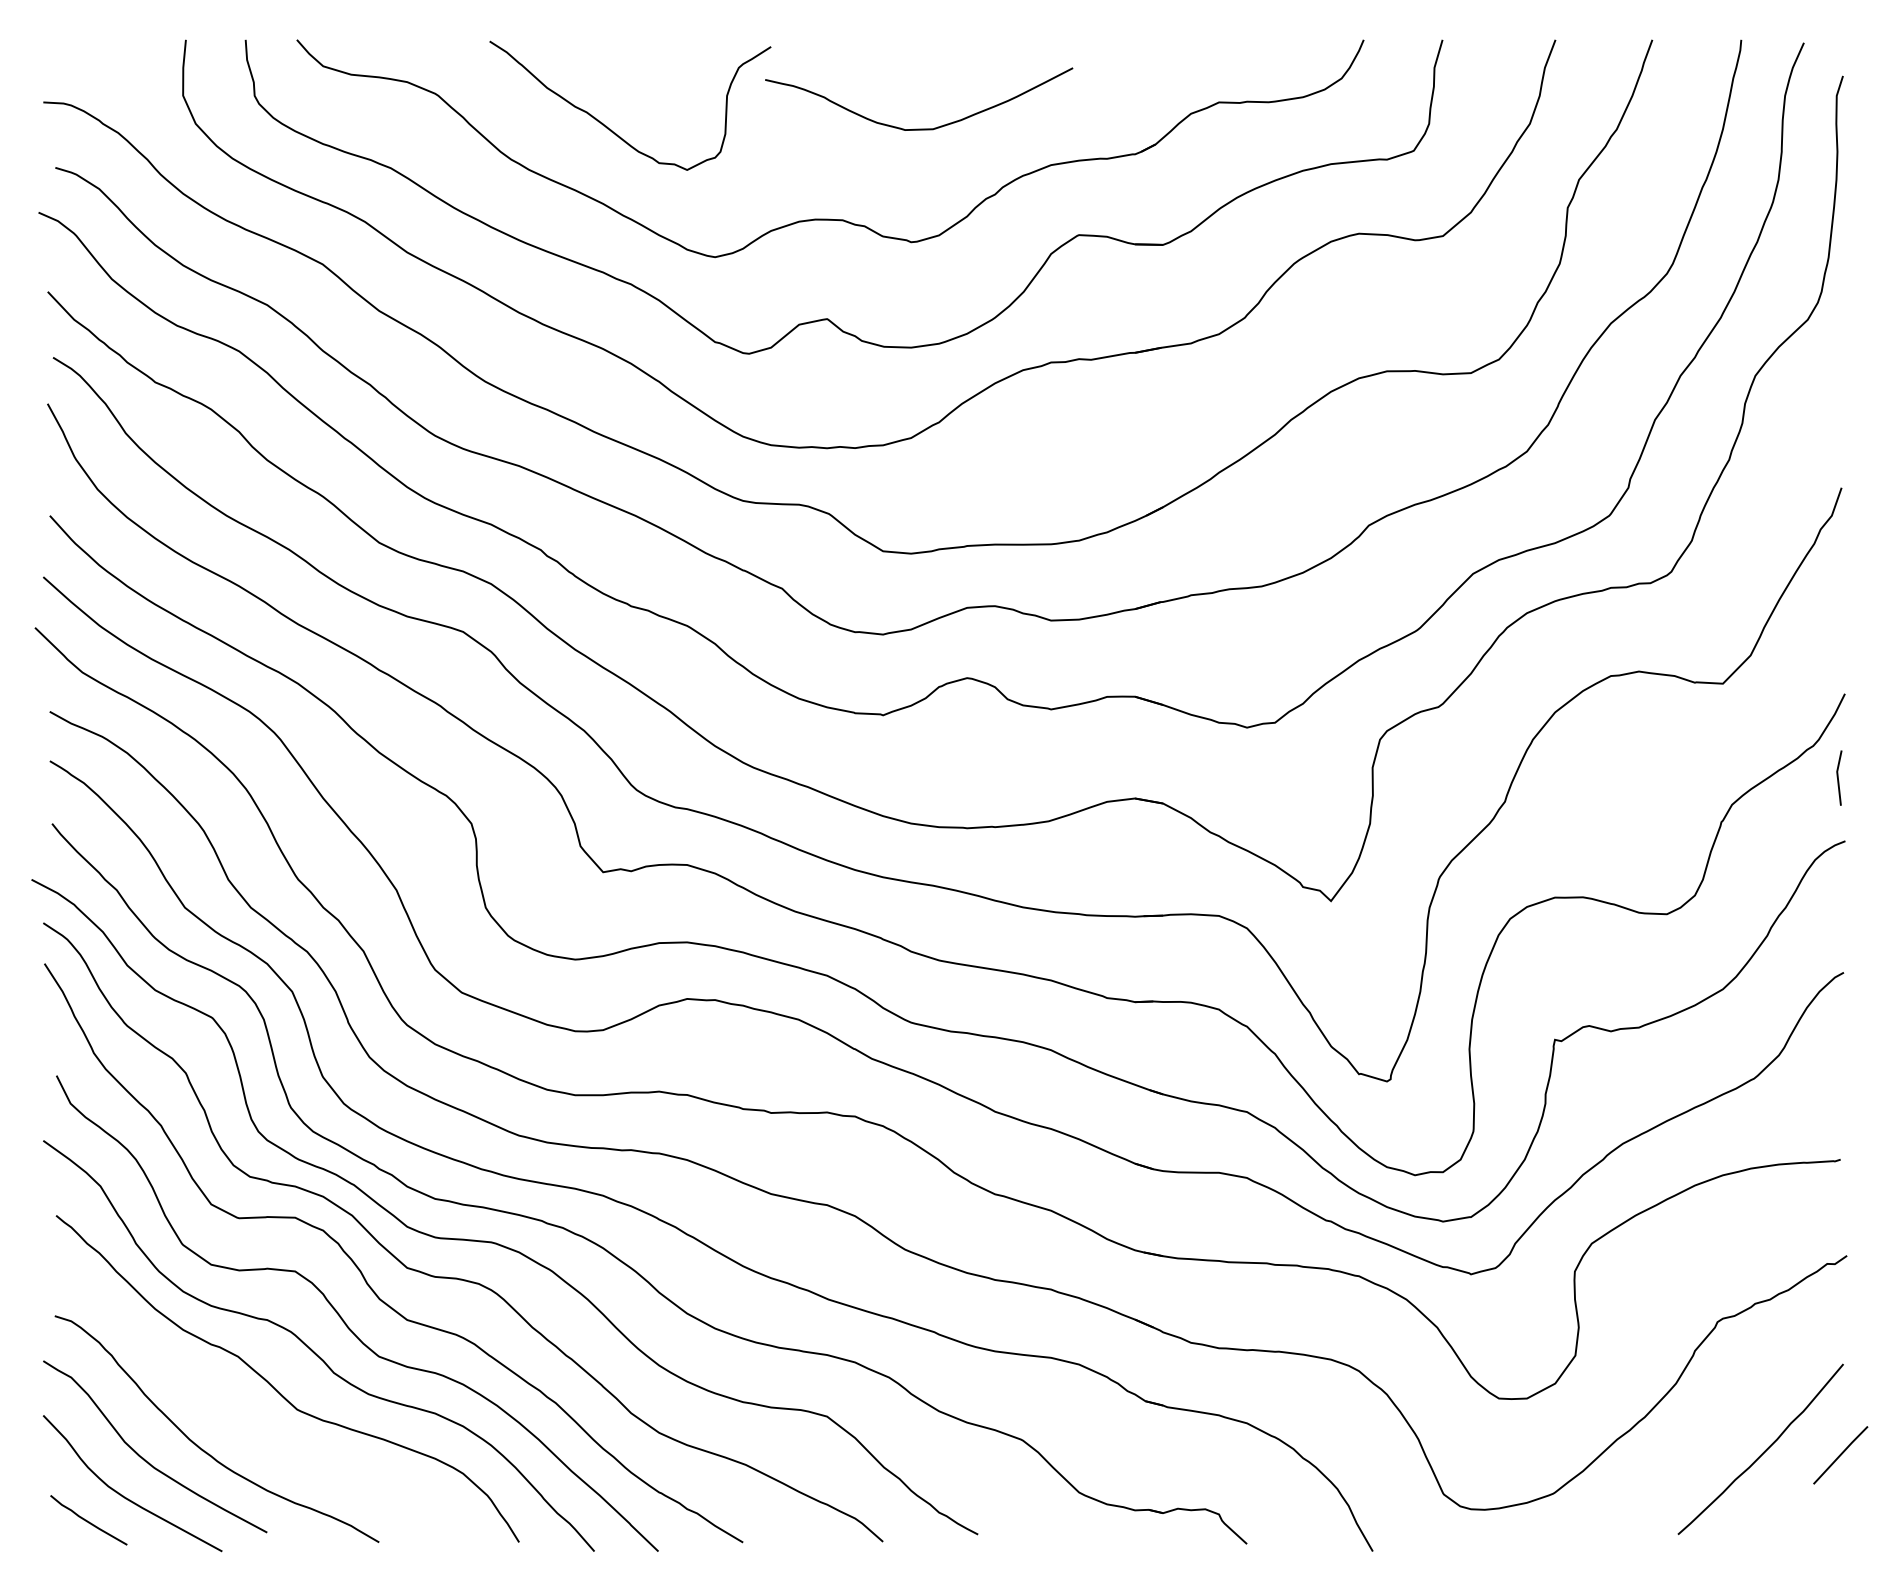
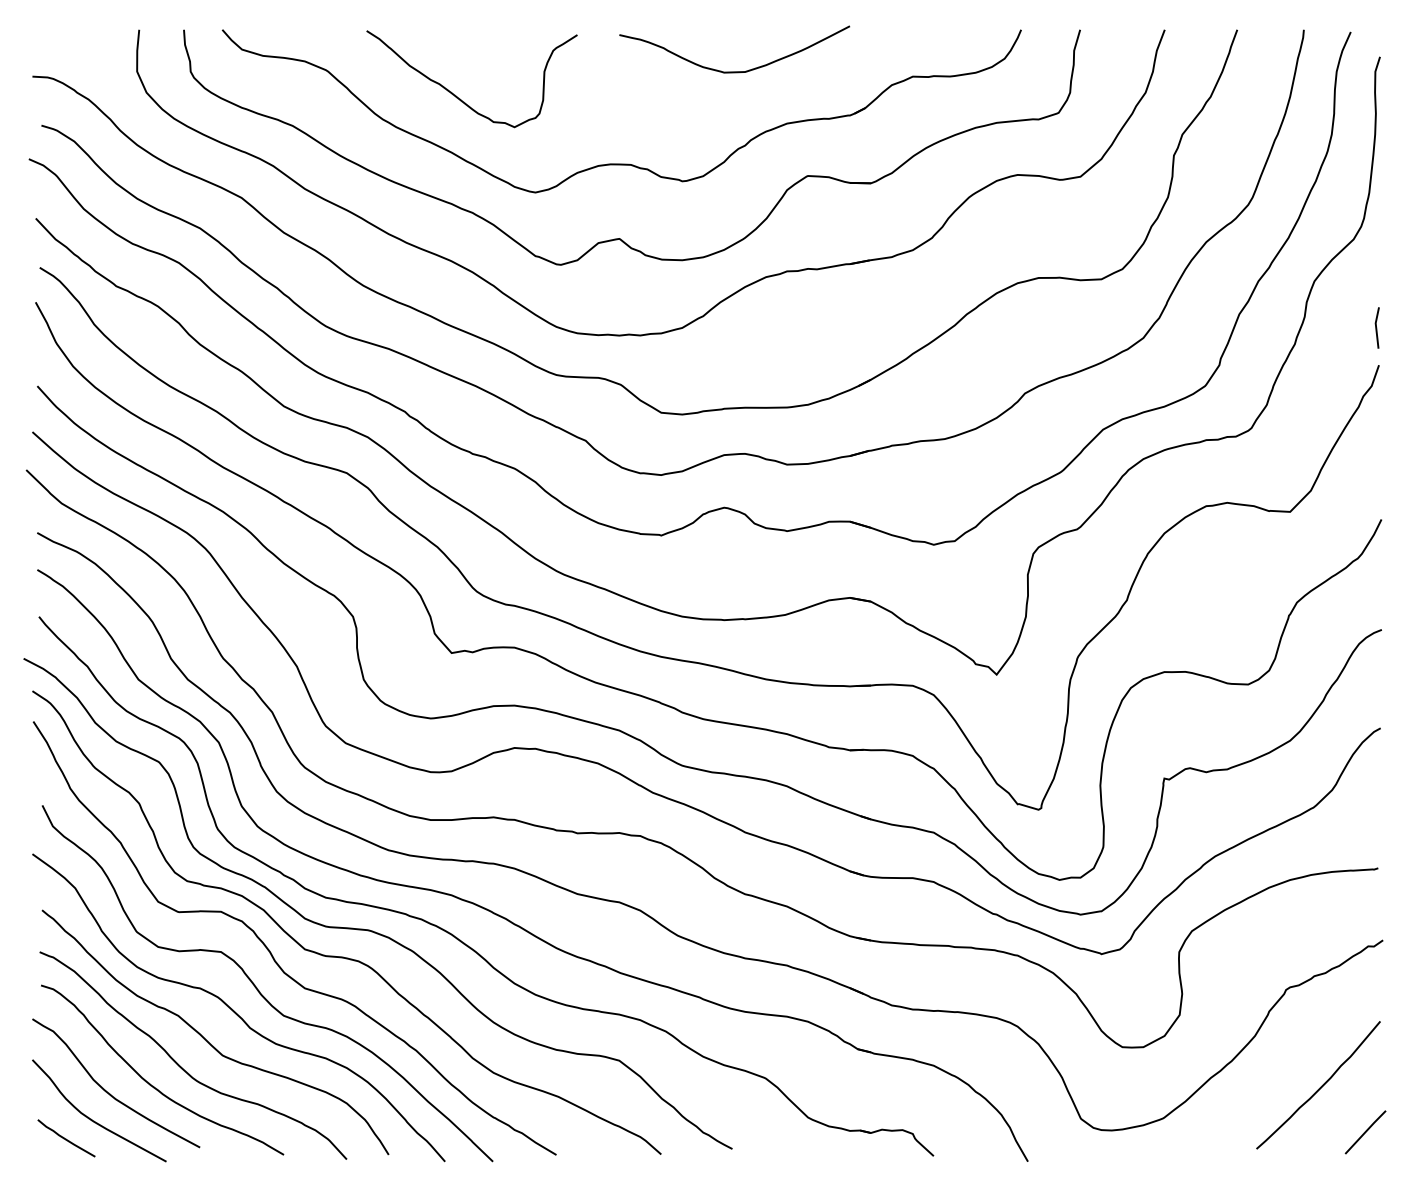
curve: (919, 128) -> (734, 71), moved
line: (1838, 777) -> (1376, 327), moved
curve: (243, 1425) -> (182, 1067), added
line: (1840, 1455) -> (1365, 1132), moved

